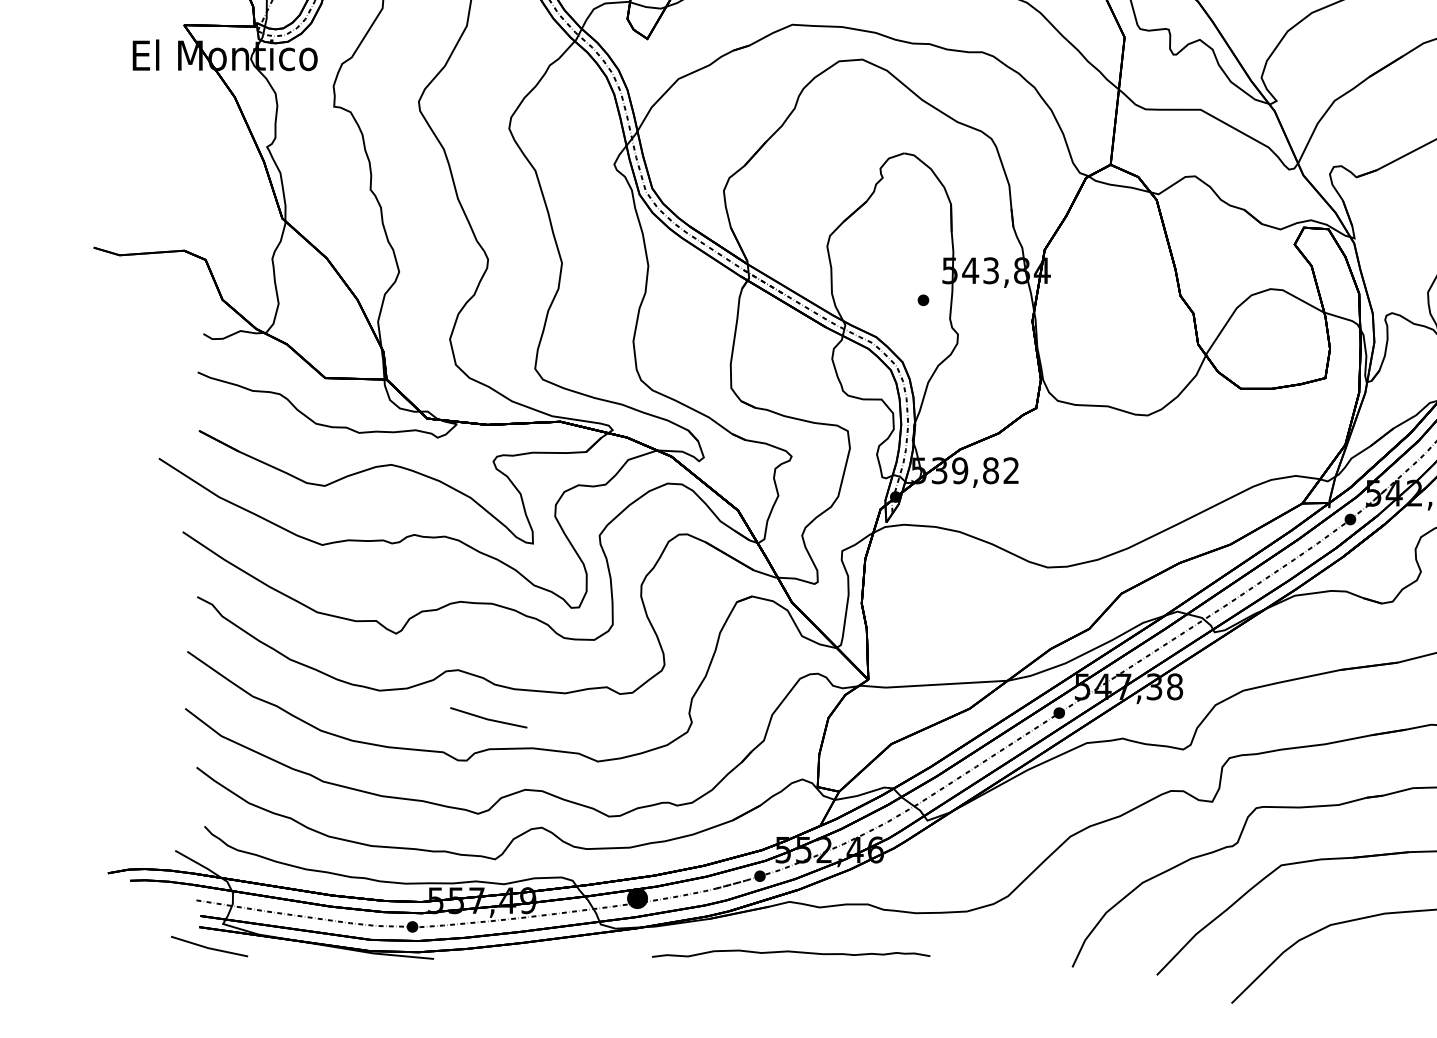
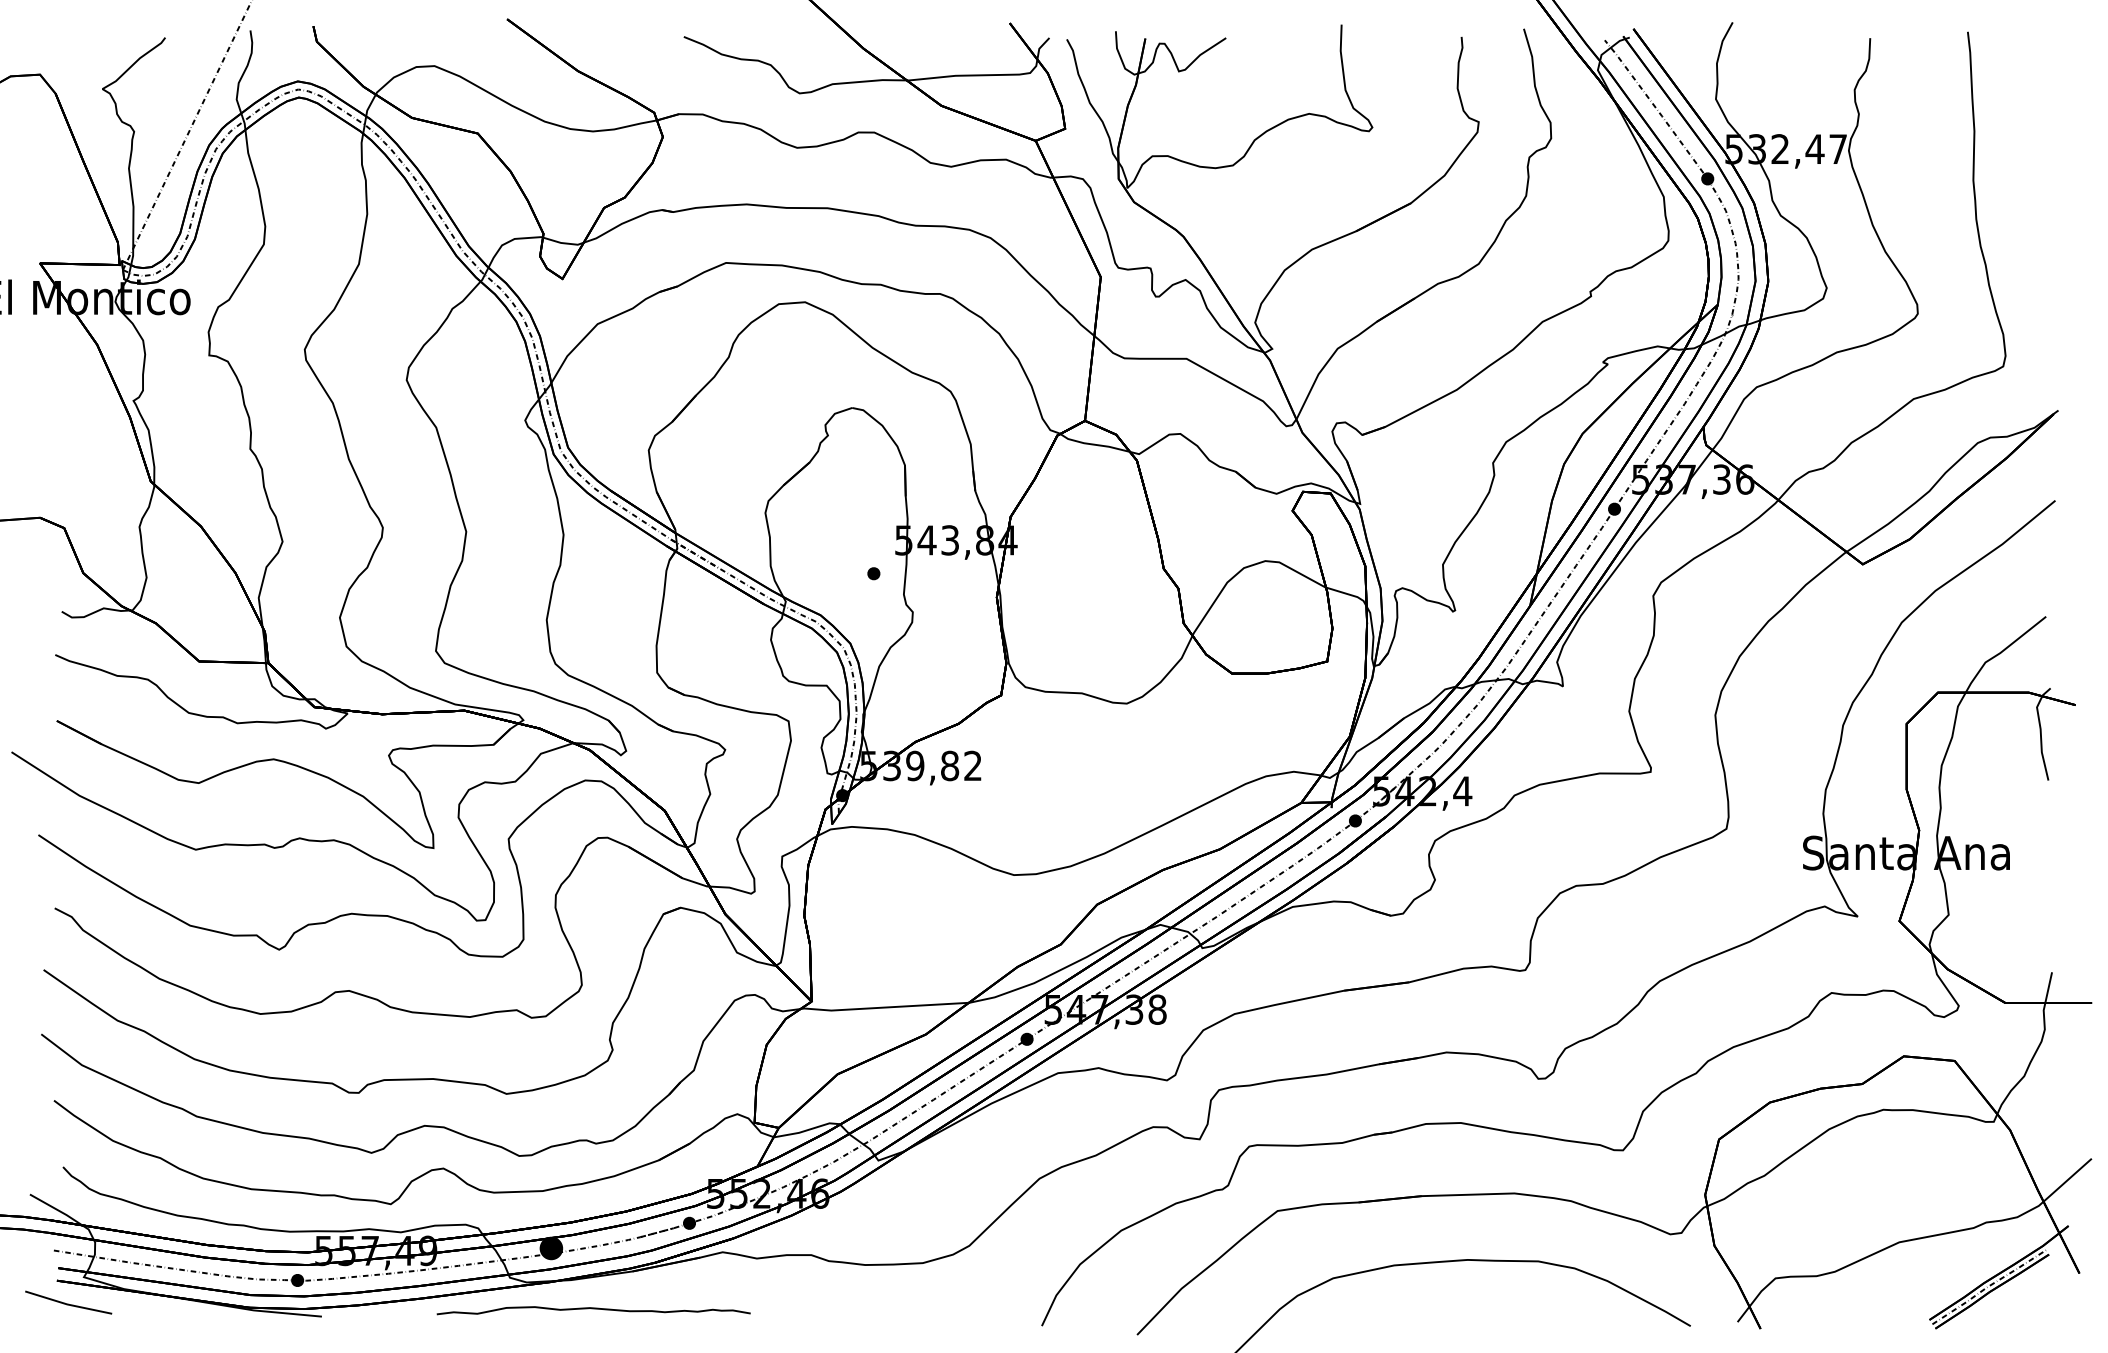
line: (488, 718) -> (383, 1045), removed
curve: (791, 952) -> (593, 1309), moved

